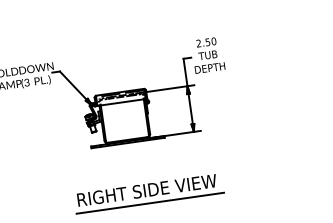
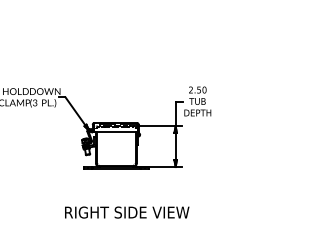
line: (150, 203) -> (128, 224), removed

